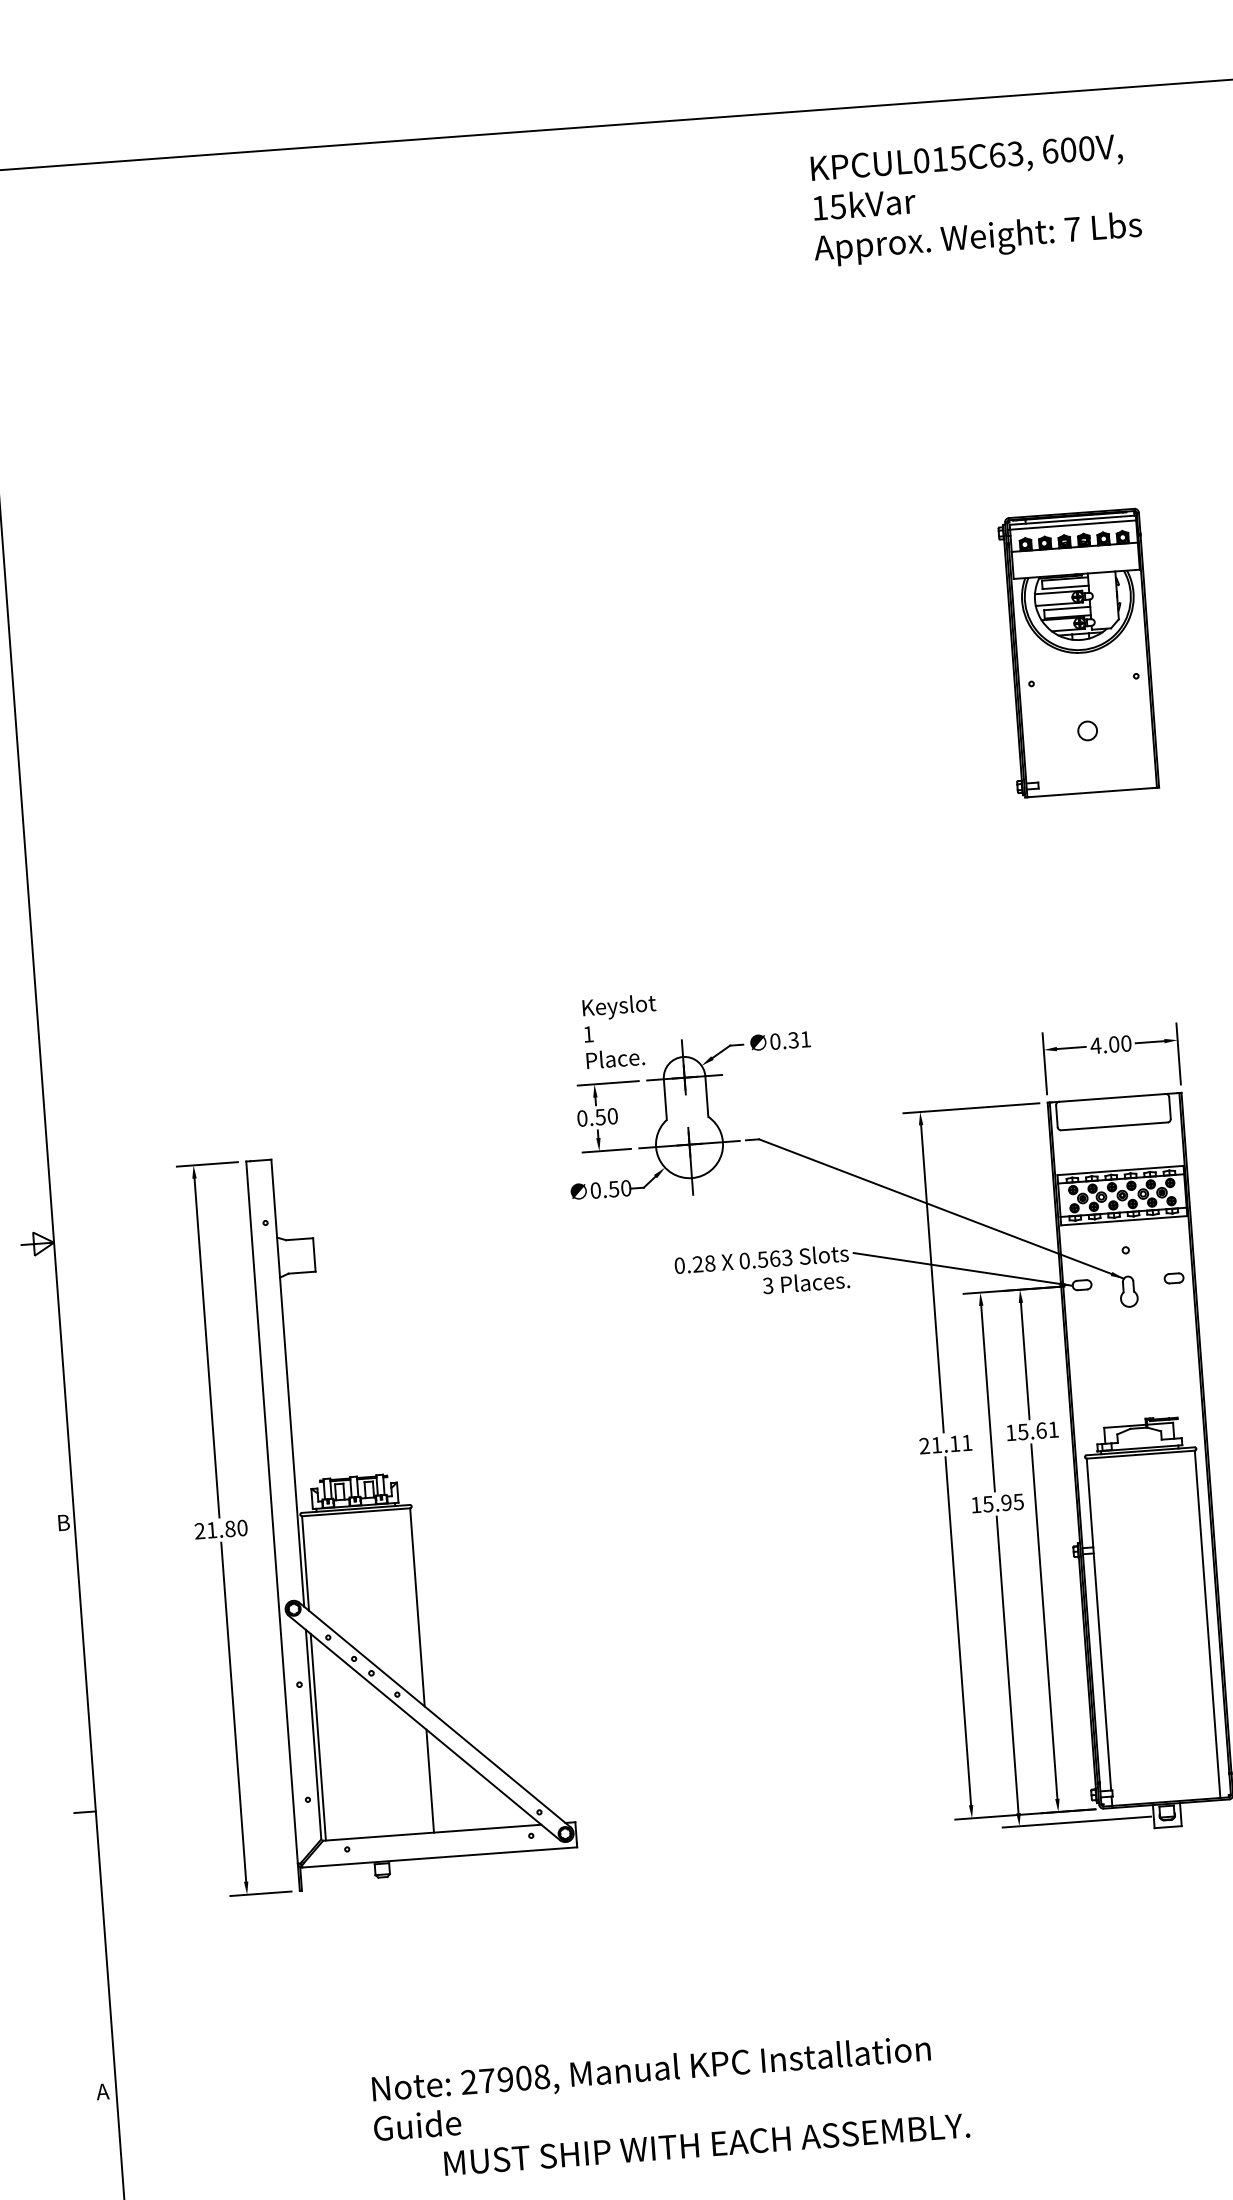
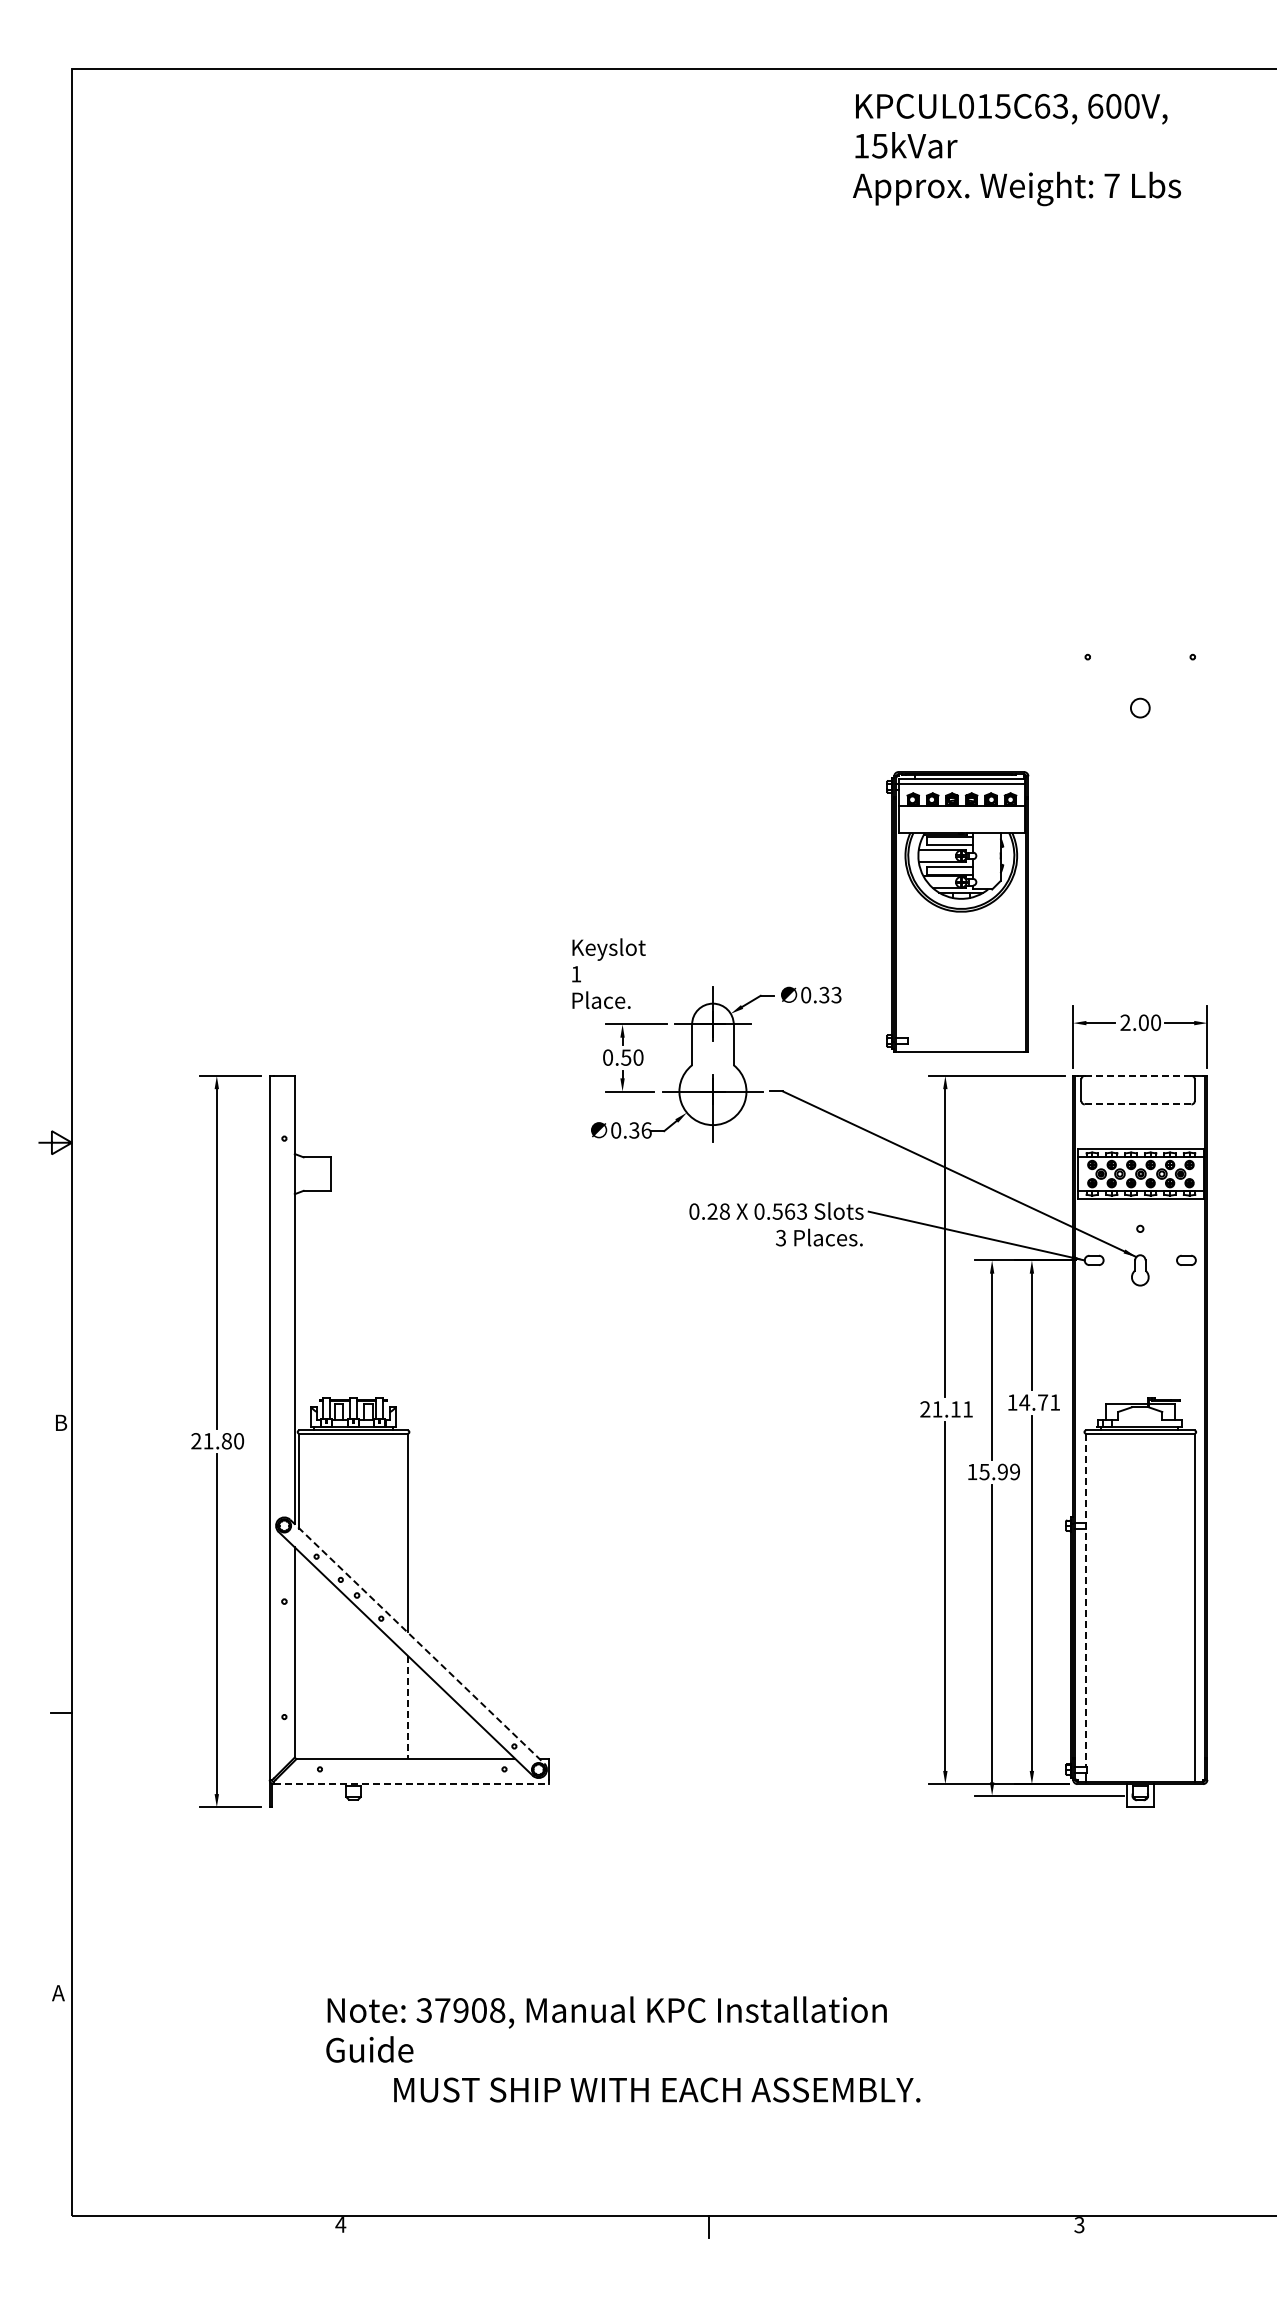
text: (975, 200) -> (1017, 149), moved
part: (1078, 652) -> (957, 911), moved
text: (620, 1031) -> (608, 973), moved
text: (805, 1038) -> (836, 994), 0.31 -> 0.33
text: (1095, 1045) -> (1125, 1022), 4.00 -> 2.00
line: (1112, 1097) -> (1138, 1075), solid -> dashed
line: (1113, 1126) -> (1137, 1104), solid -> dashed
text: (620, 1188) -> (640, 1130), 0.50 -> 0.36
text: (1031, 1431) -> (1033, 1402), 15.61 -> 14.71
text: (1018, 1501) -> (1014, 1471), 15.95 -> 15.99
line: (1099, 1624) -> (1086, 1600), solid -> dashed
line: (435, 1715) -> (417, 1642), solid -> dashed
line: (318, 1736) -> (299, 1654), removed
line: (429, 1781) -> (407, 1707), solid -> dashed
line: (439, 1857) -> (411, 1784), solid -> dashed
text: (468, 2082) -> (423, 2010), 27908, -> 37908,

